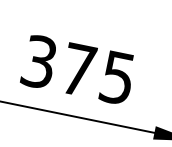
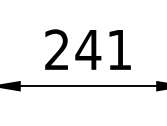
text: (78, 69) -> (88, 49), 375 -> 241

